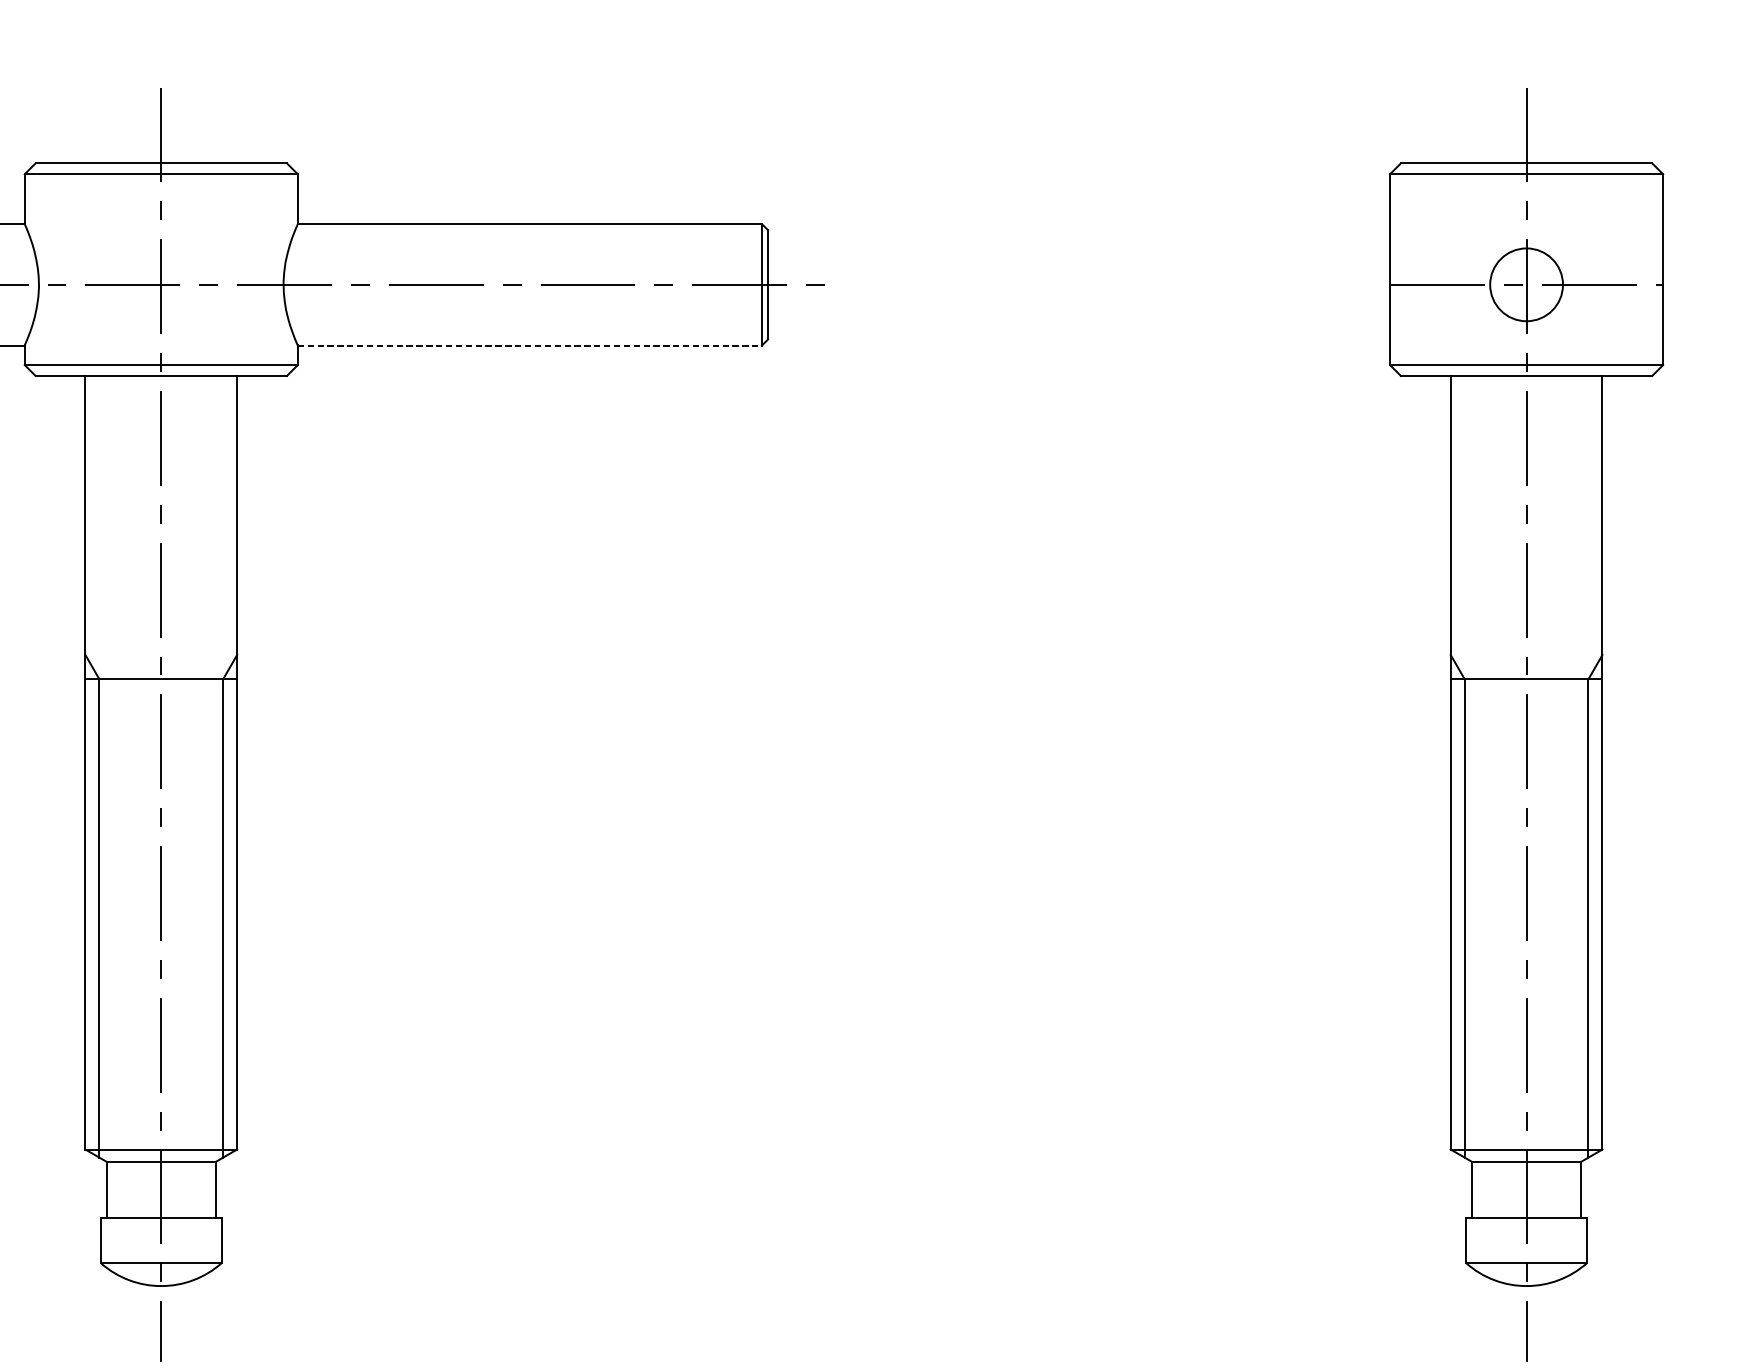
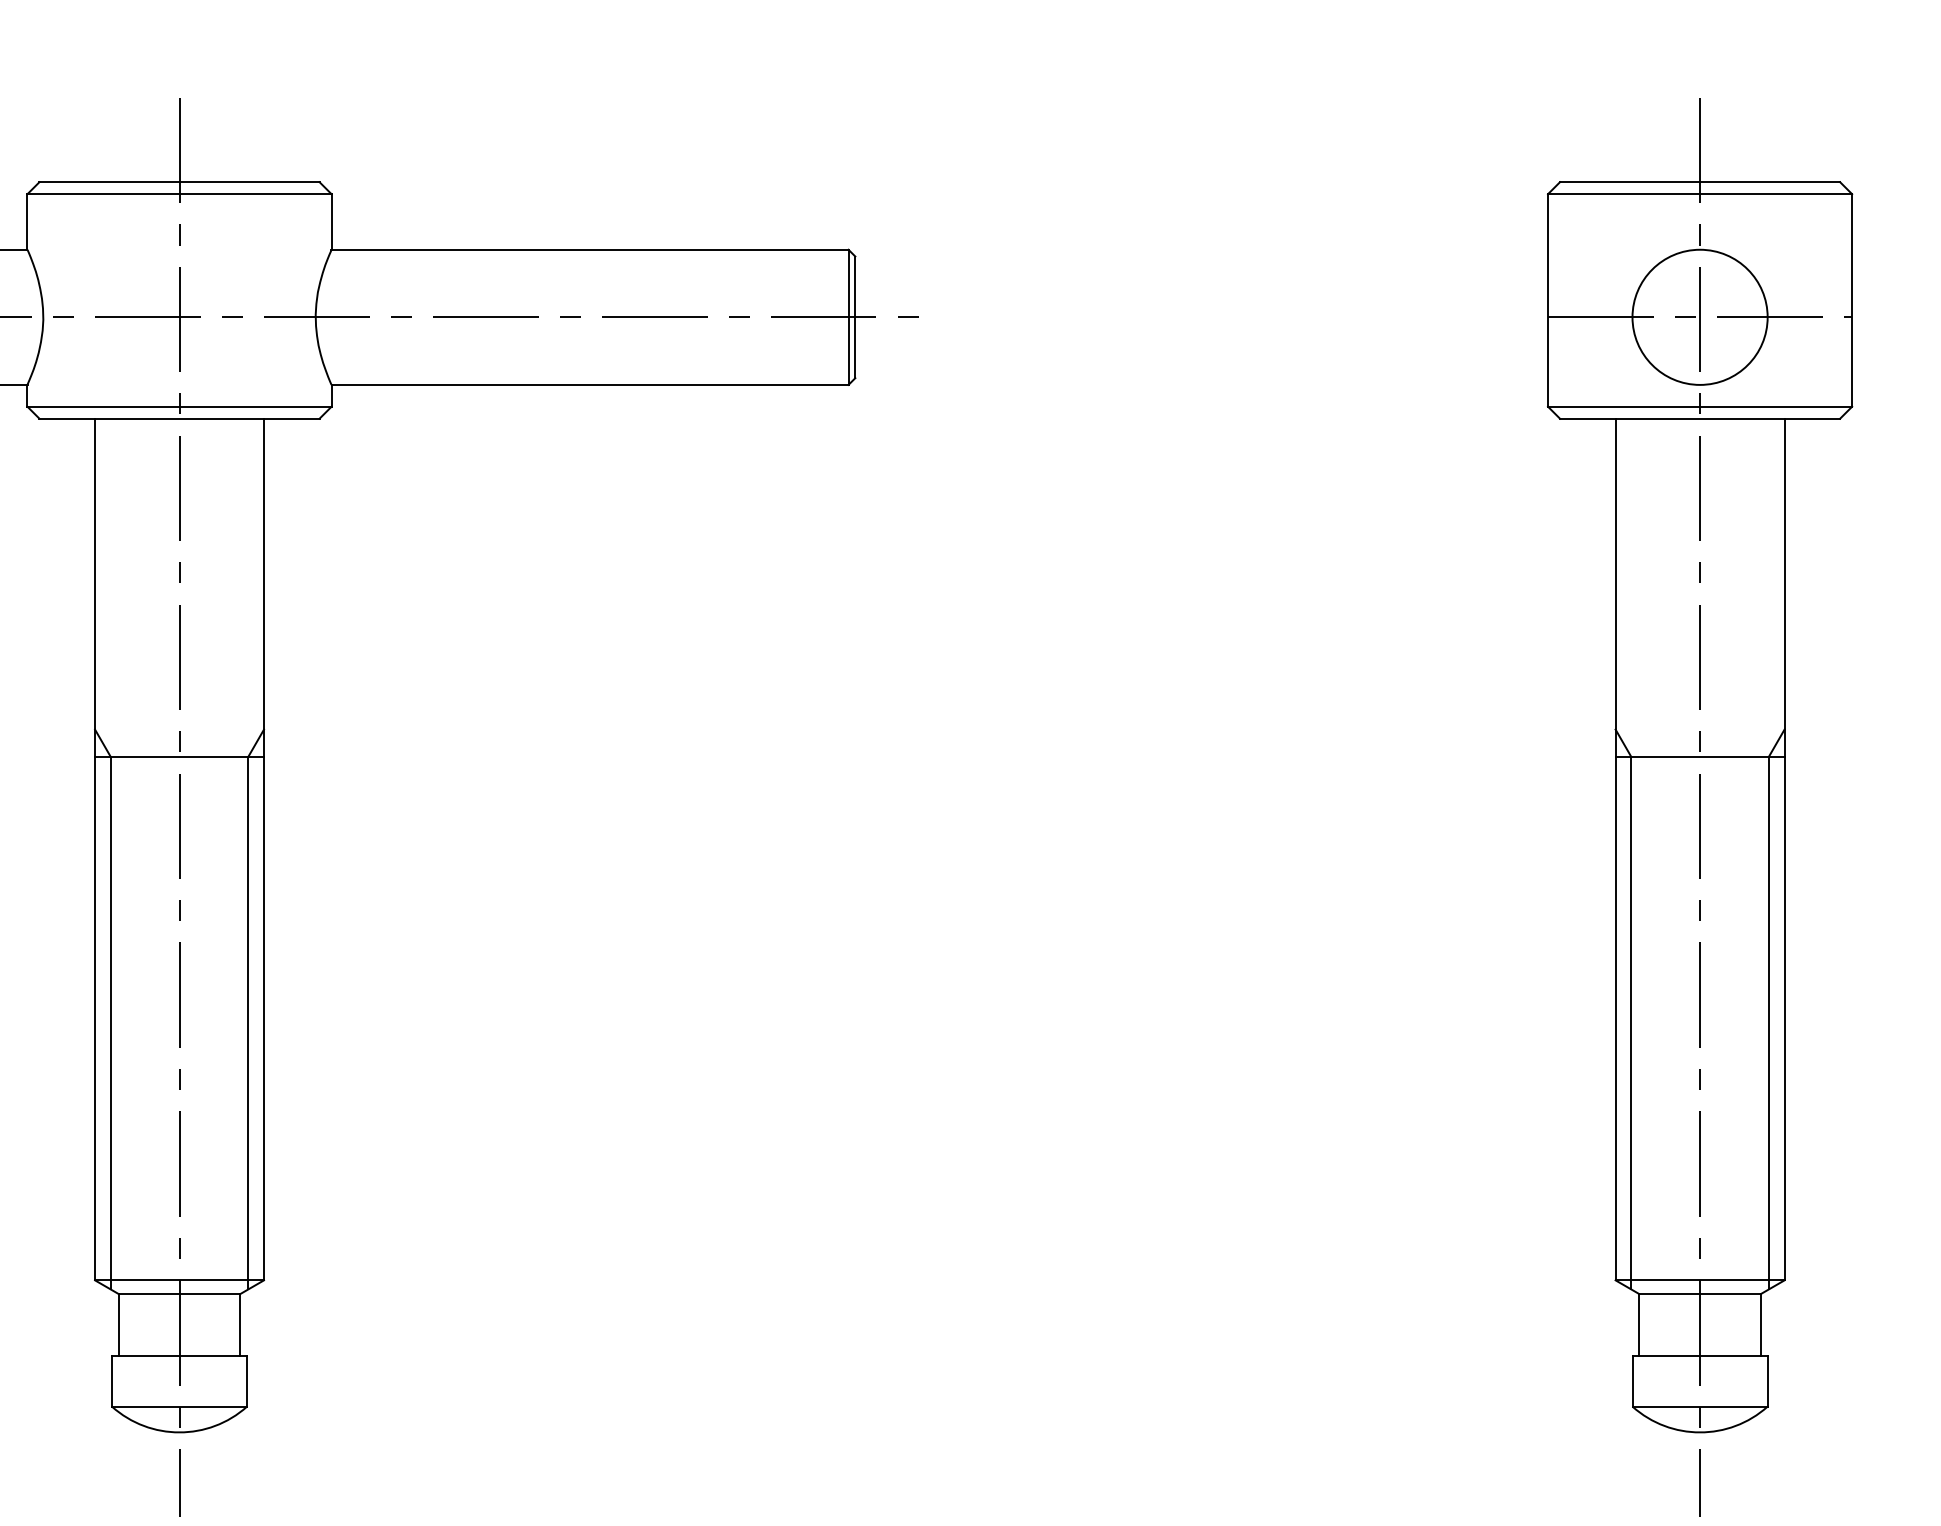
circle: (1526, 284) -> (1699, 316), size x1.67
line: (530, 345) -> (590, 384), dashed -> solid

